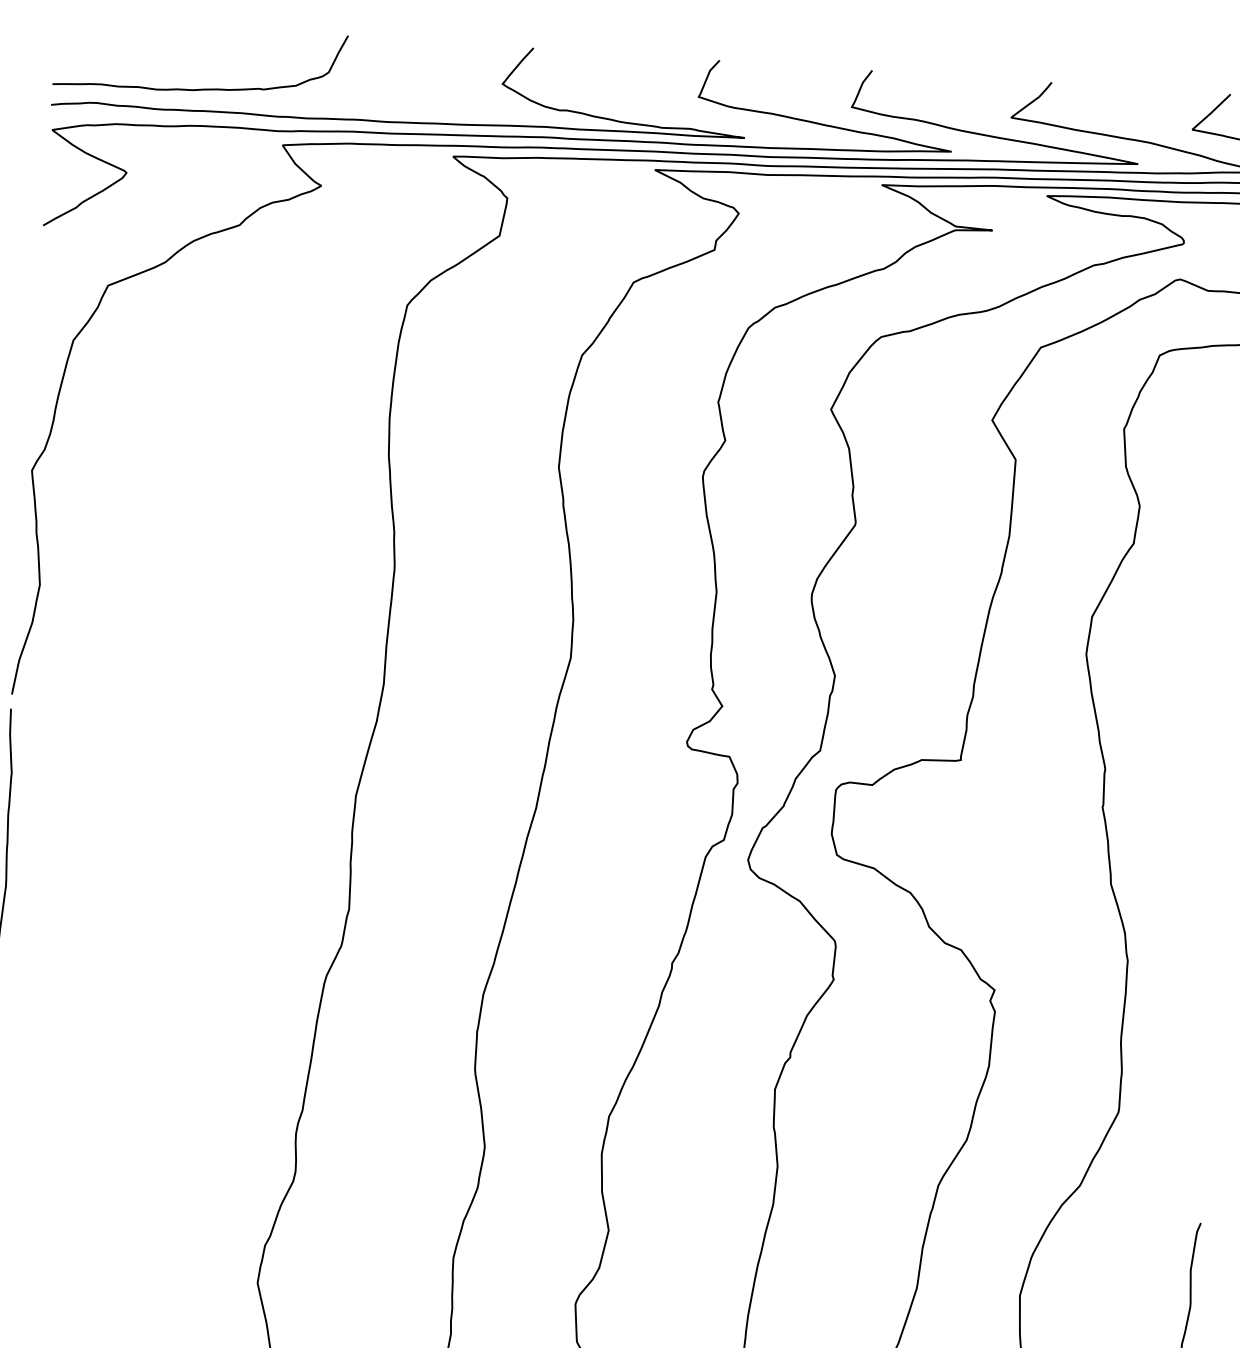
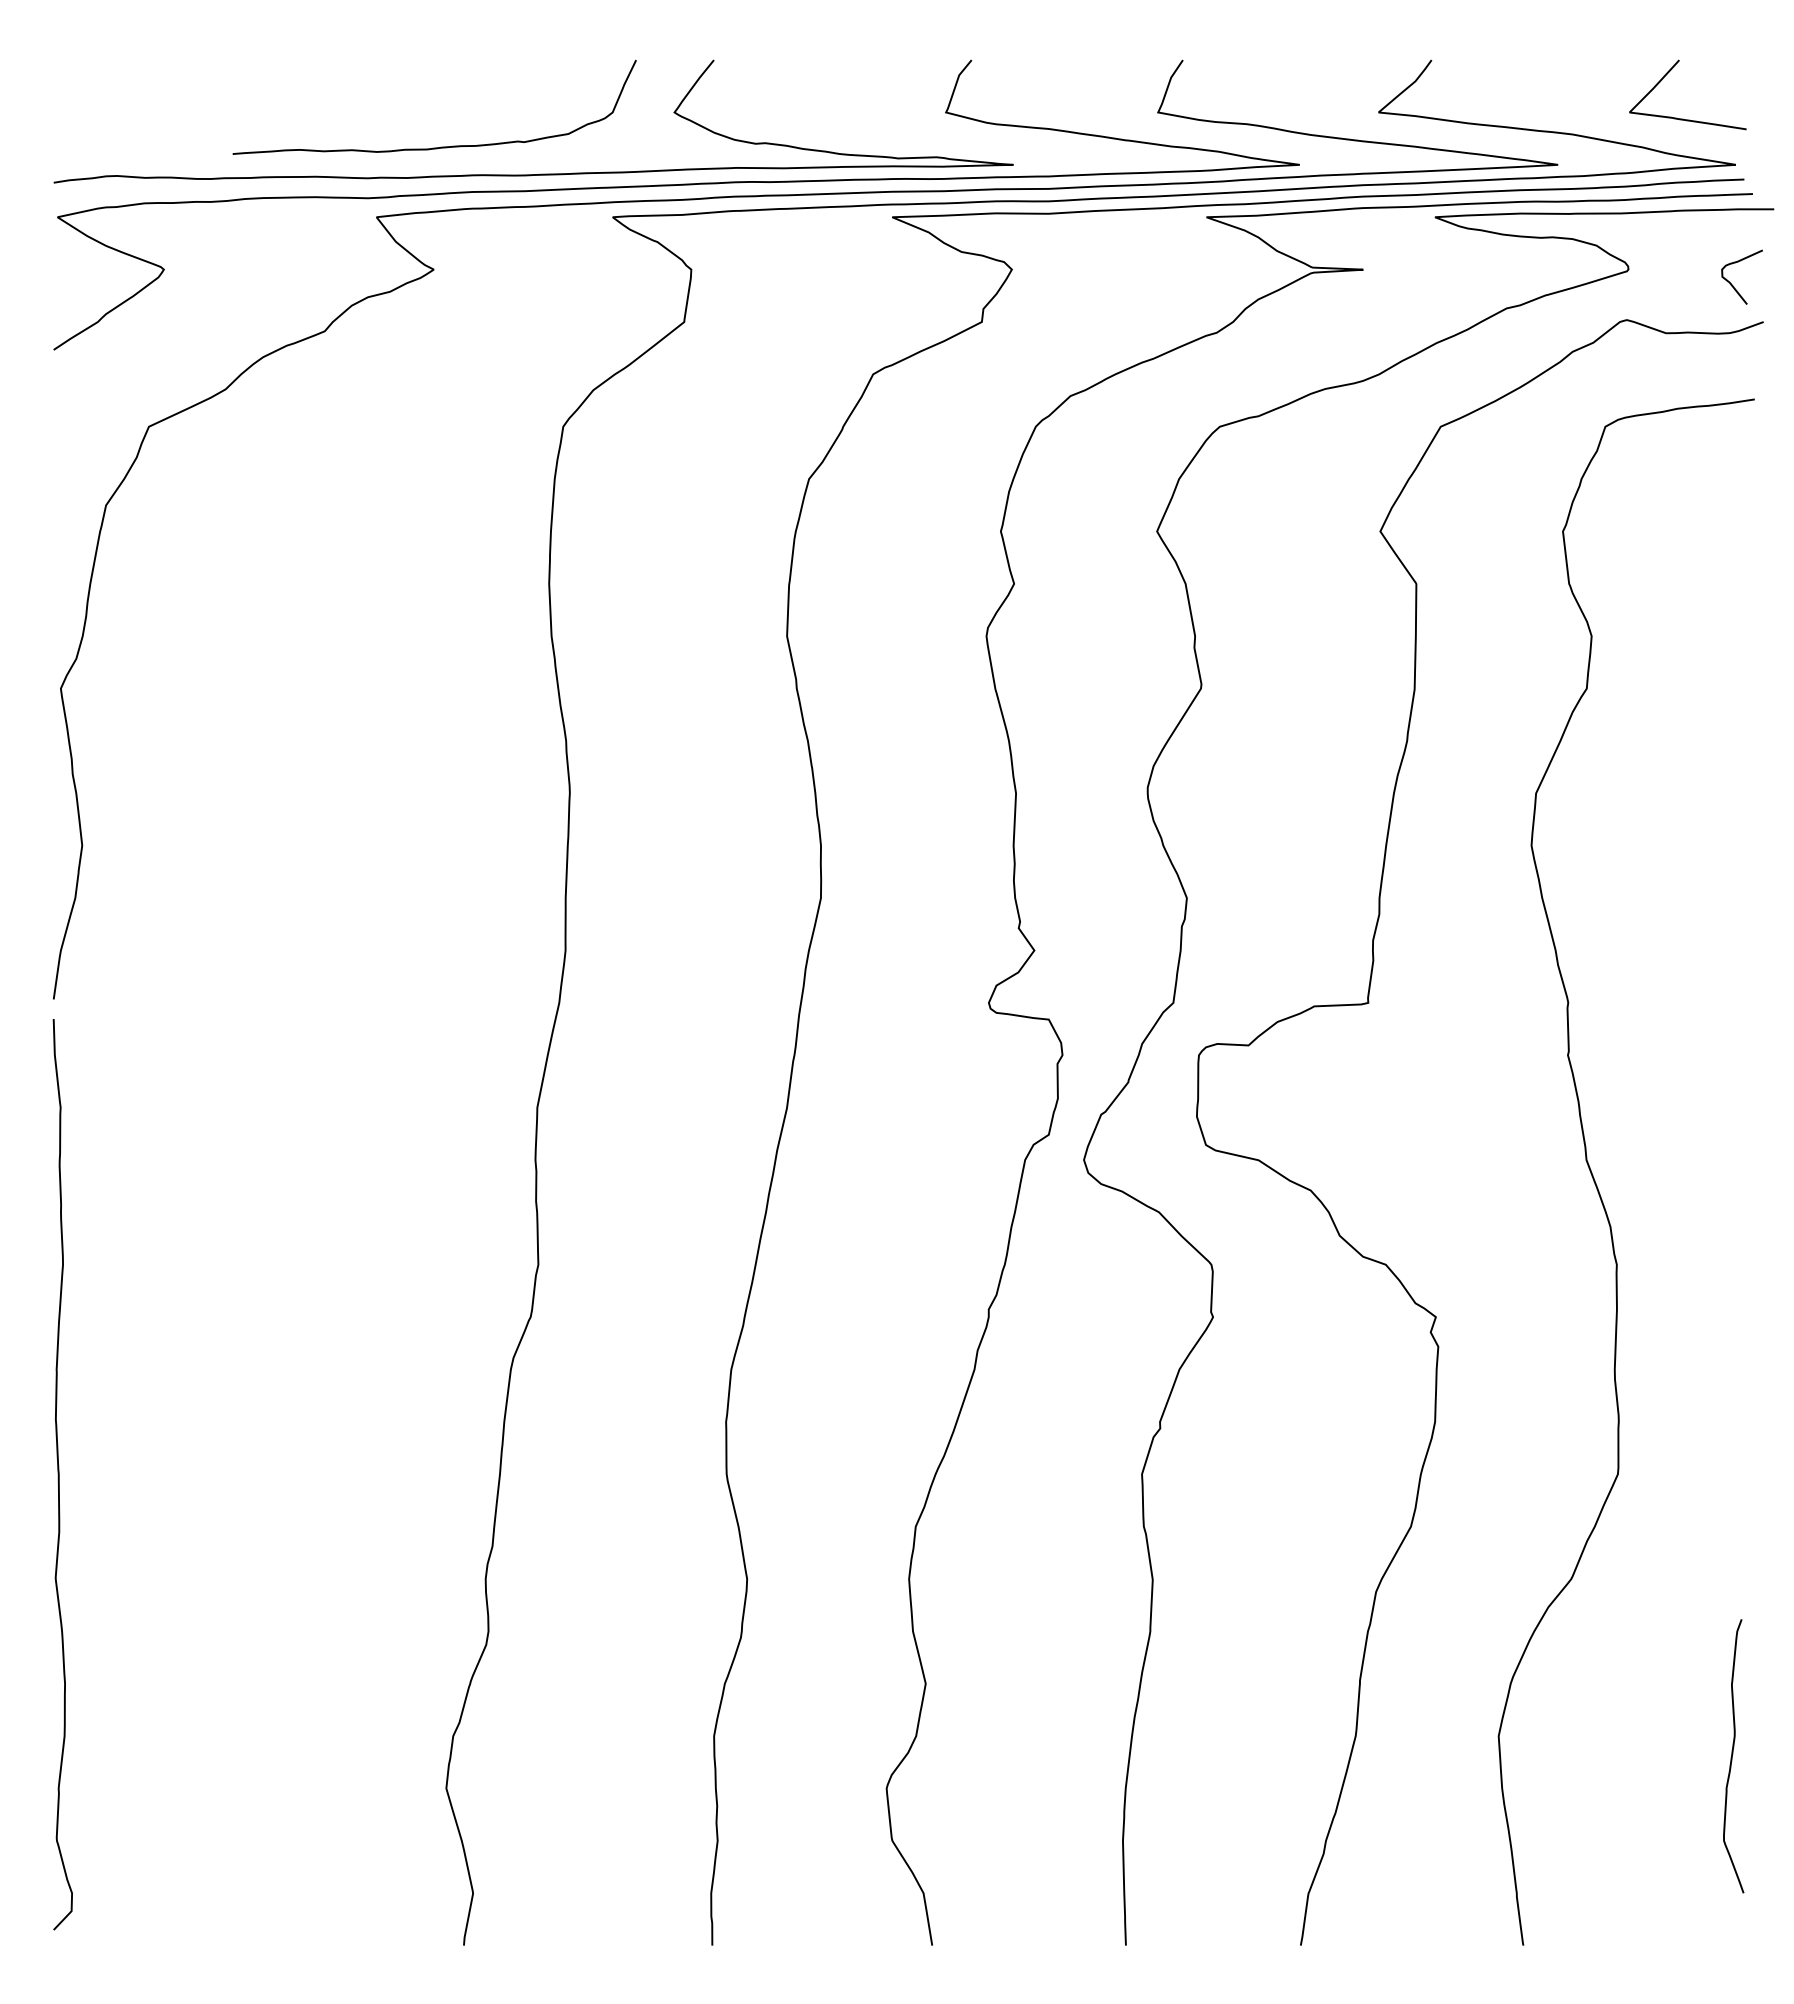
curve: (202, 88) -> (440, 146), moved

